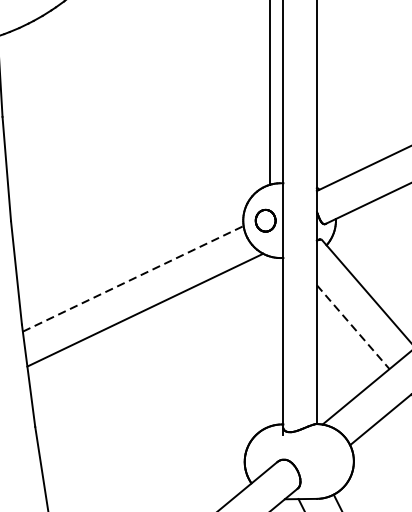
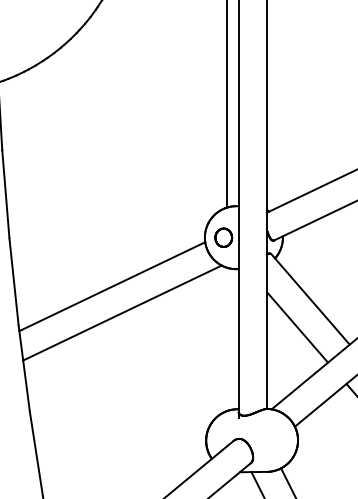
line: (133, 278) -> (112, 286), dashed -> solid
line: (353, 327) -> (297, 327), dashed -> solid

